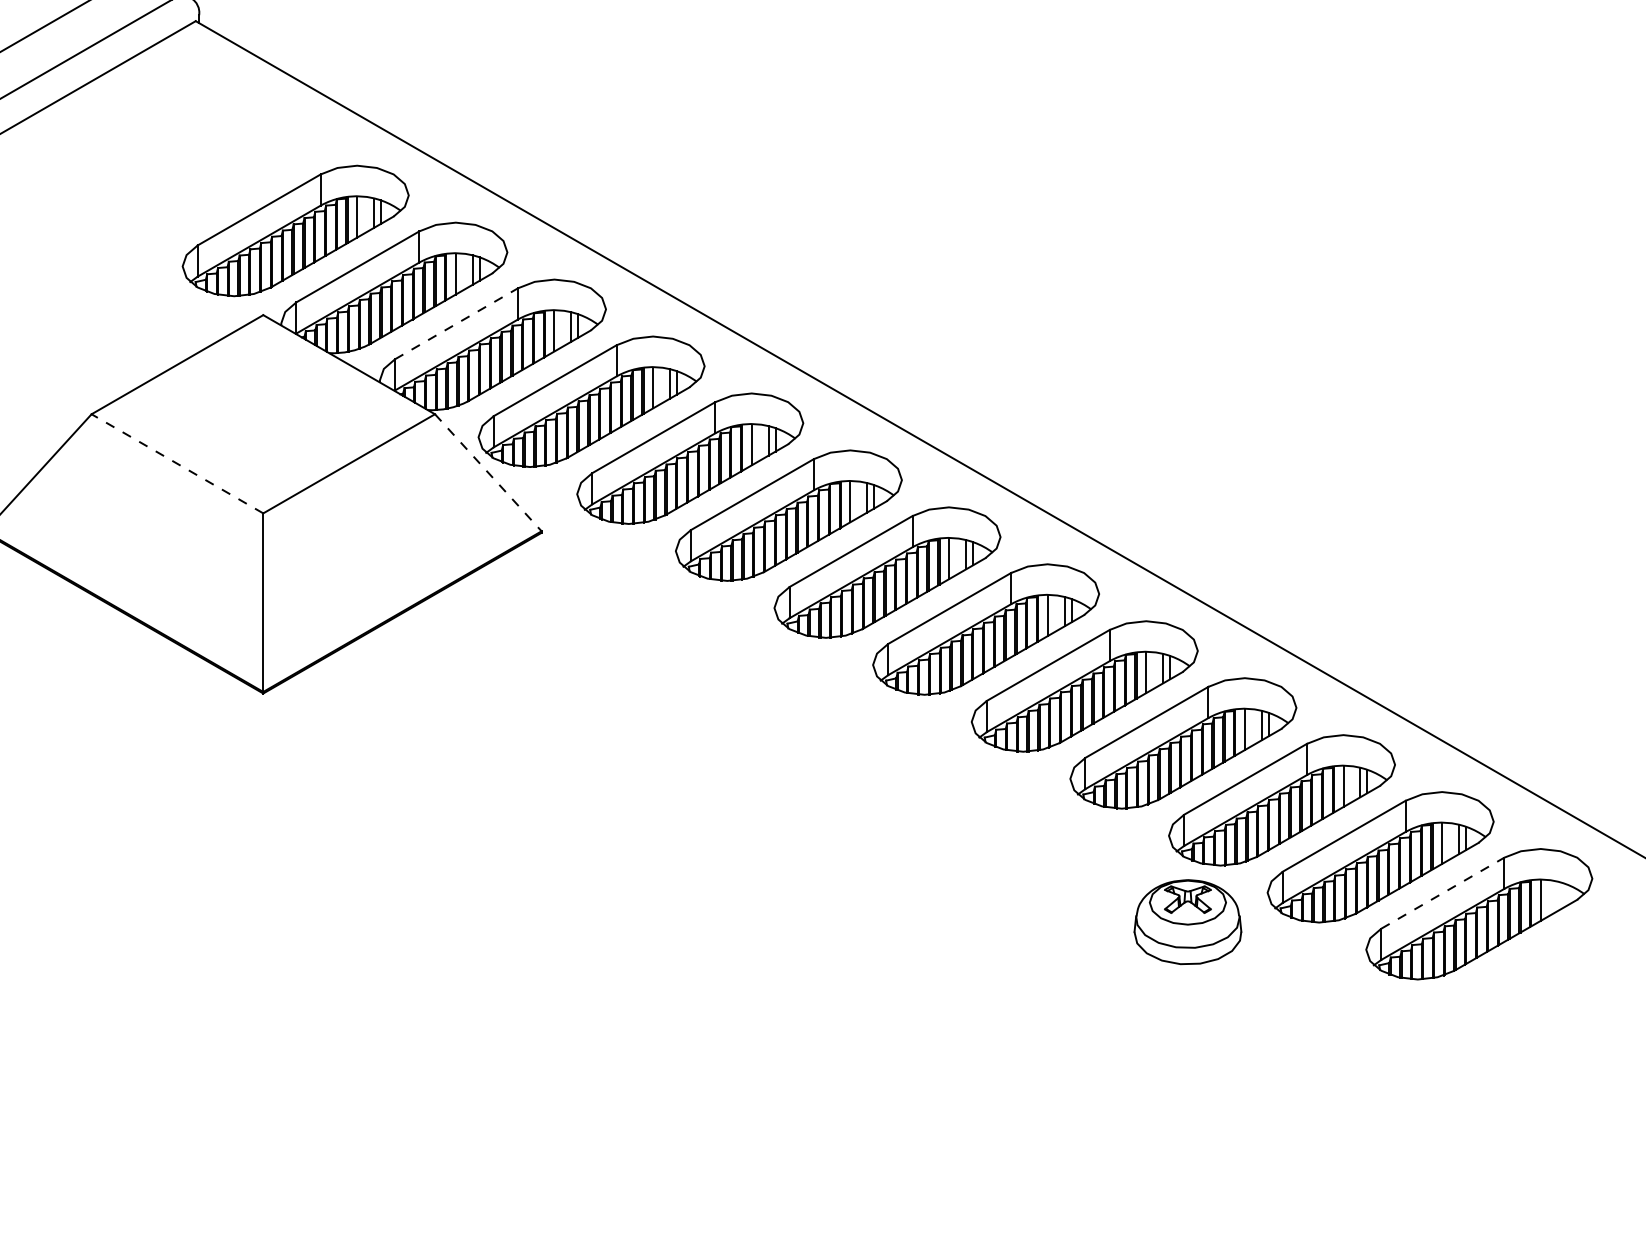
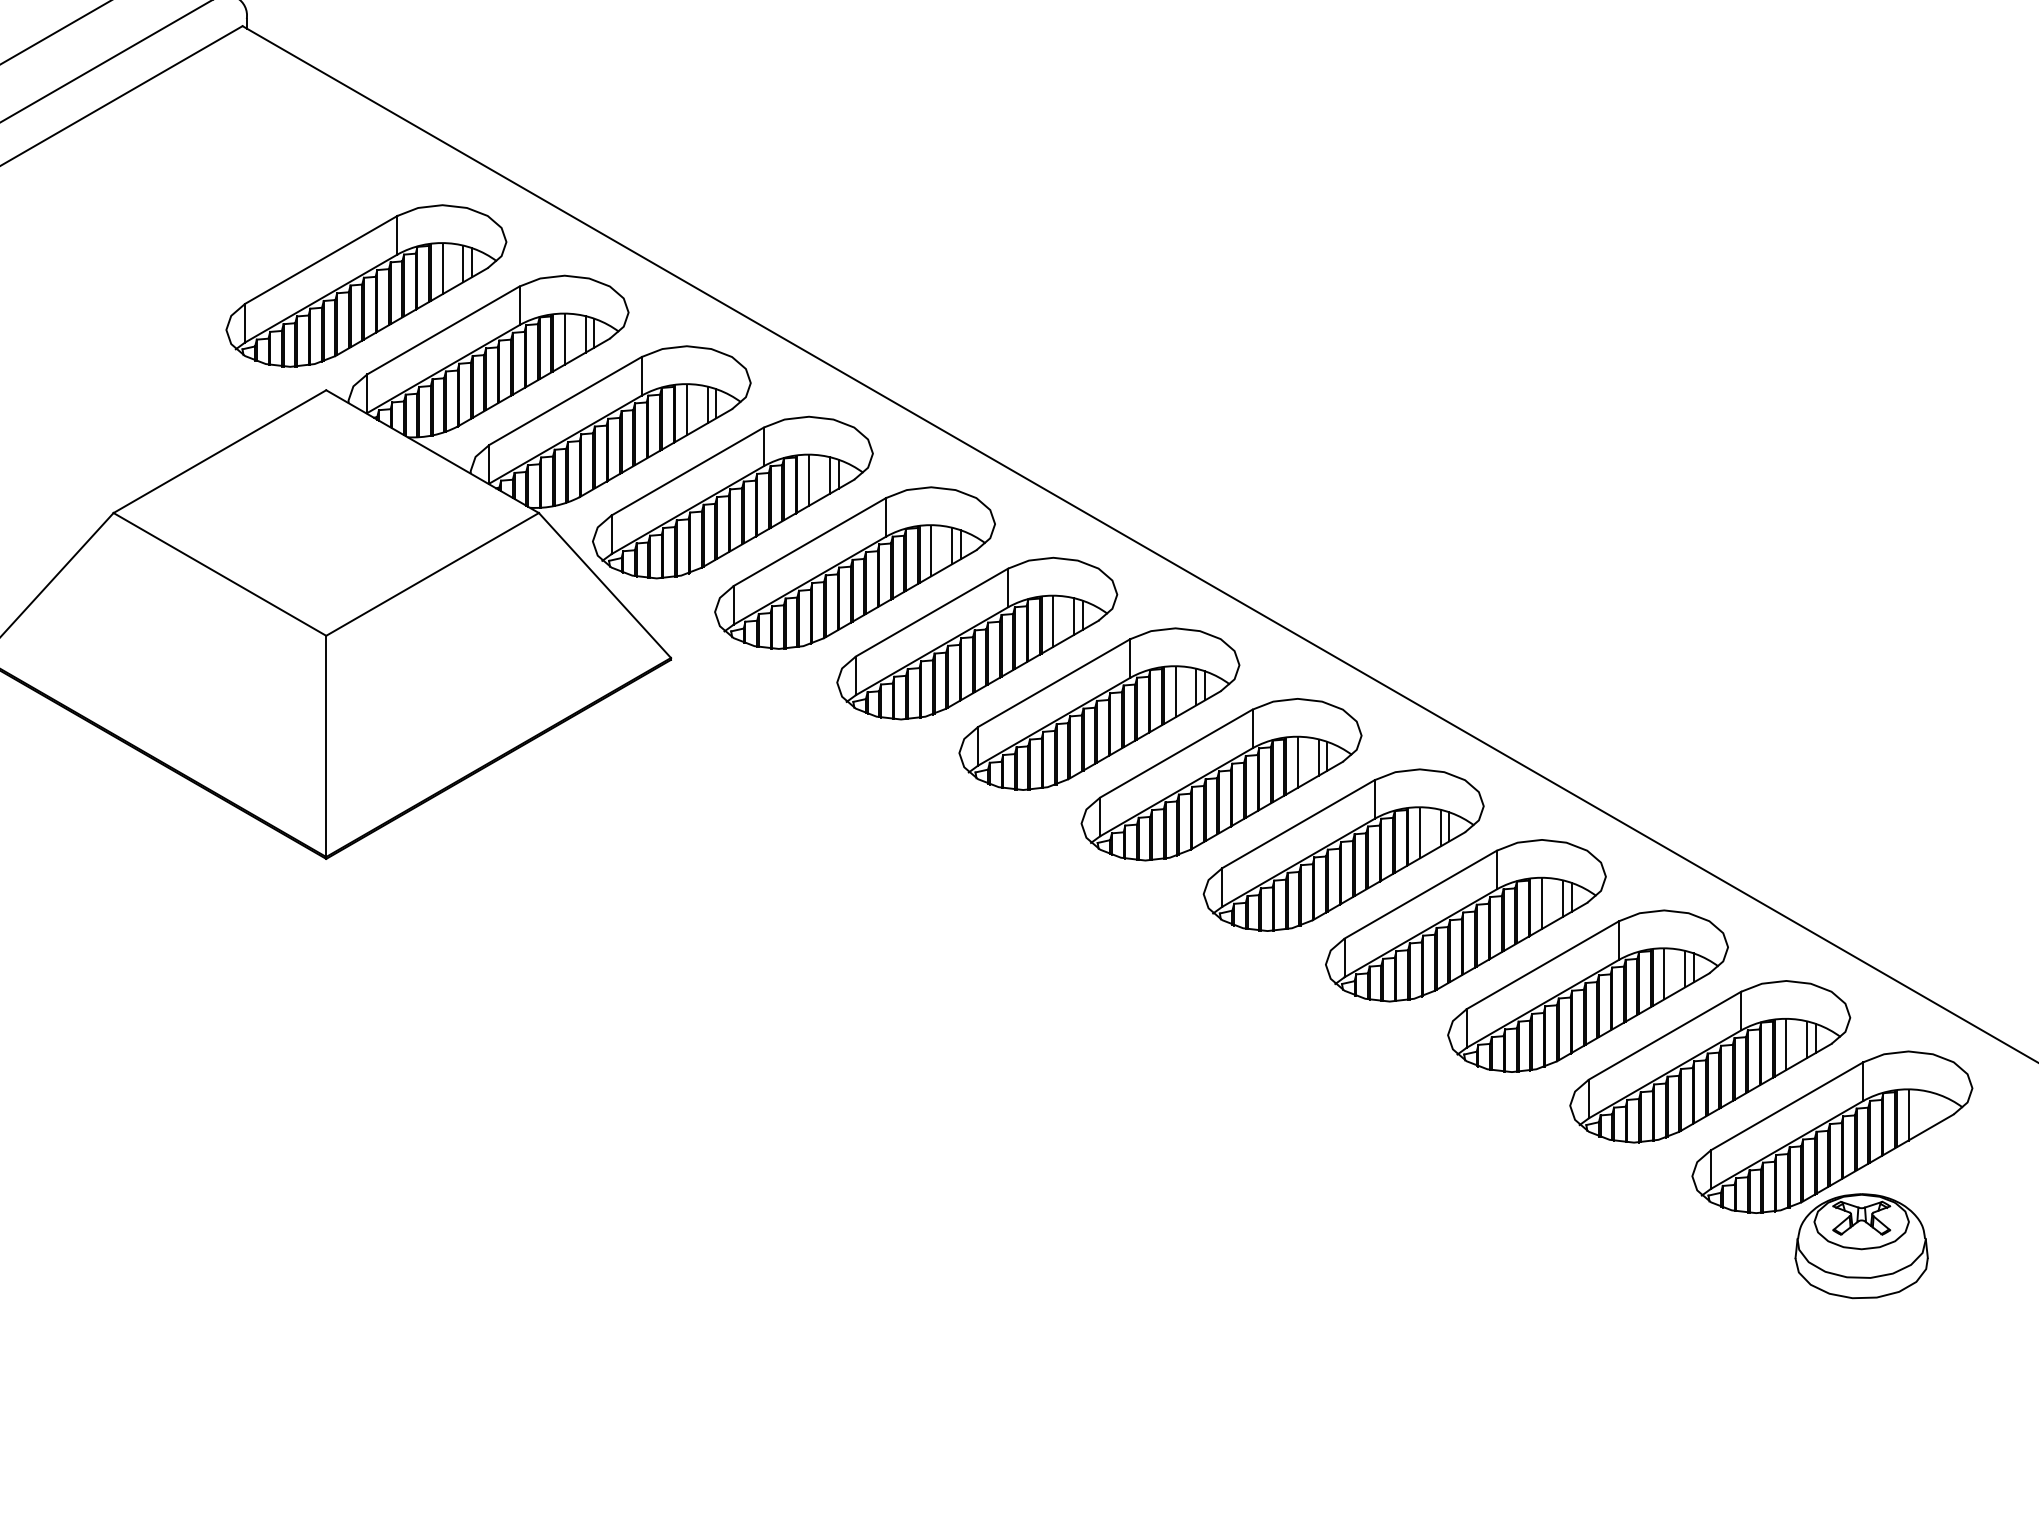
line: (456, 323) -> (565, 400), dashed -> solid
line: (177, 463) -> (219, 574), dashed -> solid
line: (488, 473) -> (605, 586), dashed -> solid
line: (1442, 893) -> (1786, 1106), dashed -> solid
part: (1187, 922) -> (1861, 1246), moved

